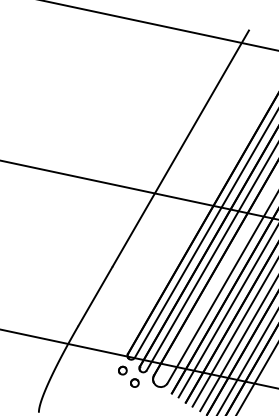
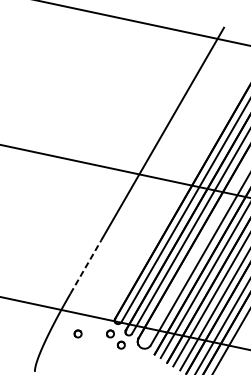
line: (95, 296) -> (85, 267), solid -> dashed
part: (86, 370) -> (77, 333), added

